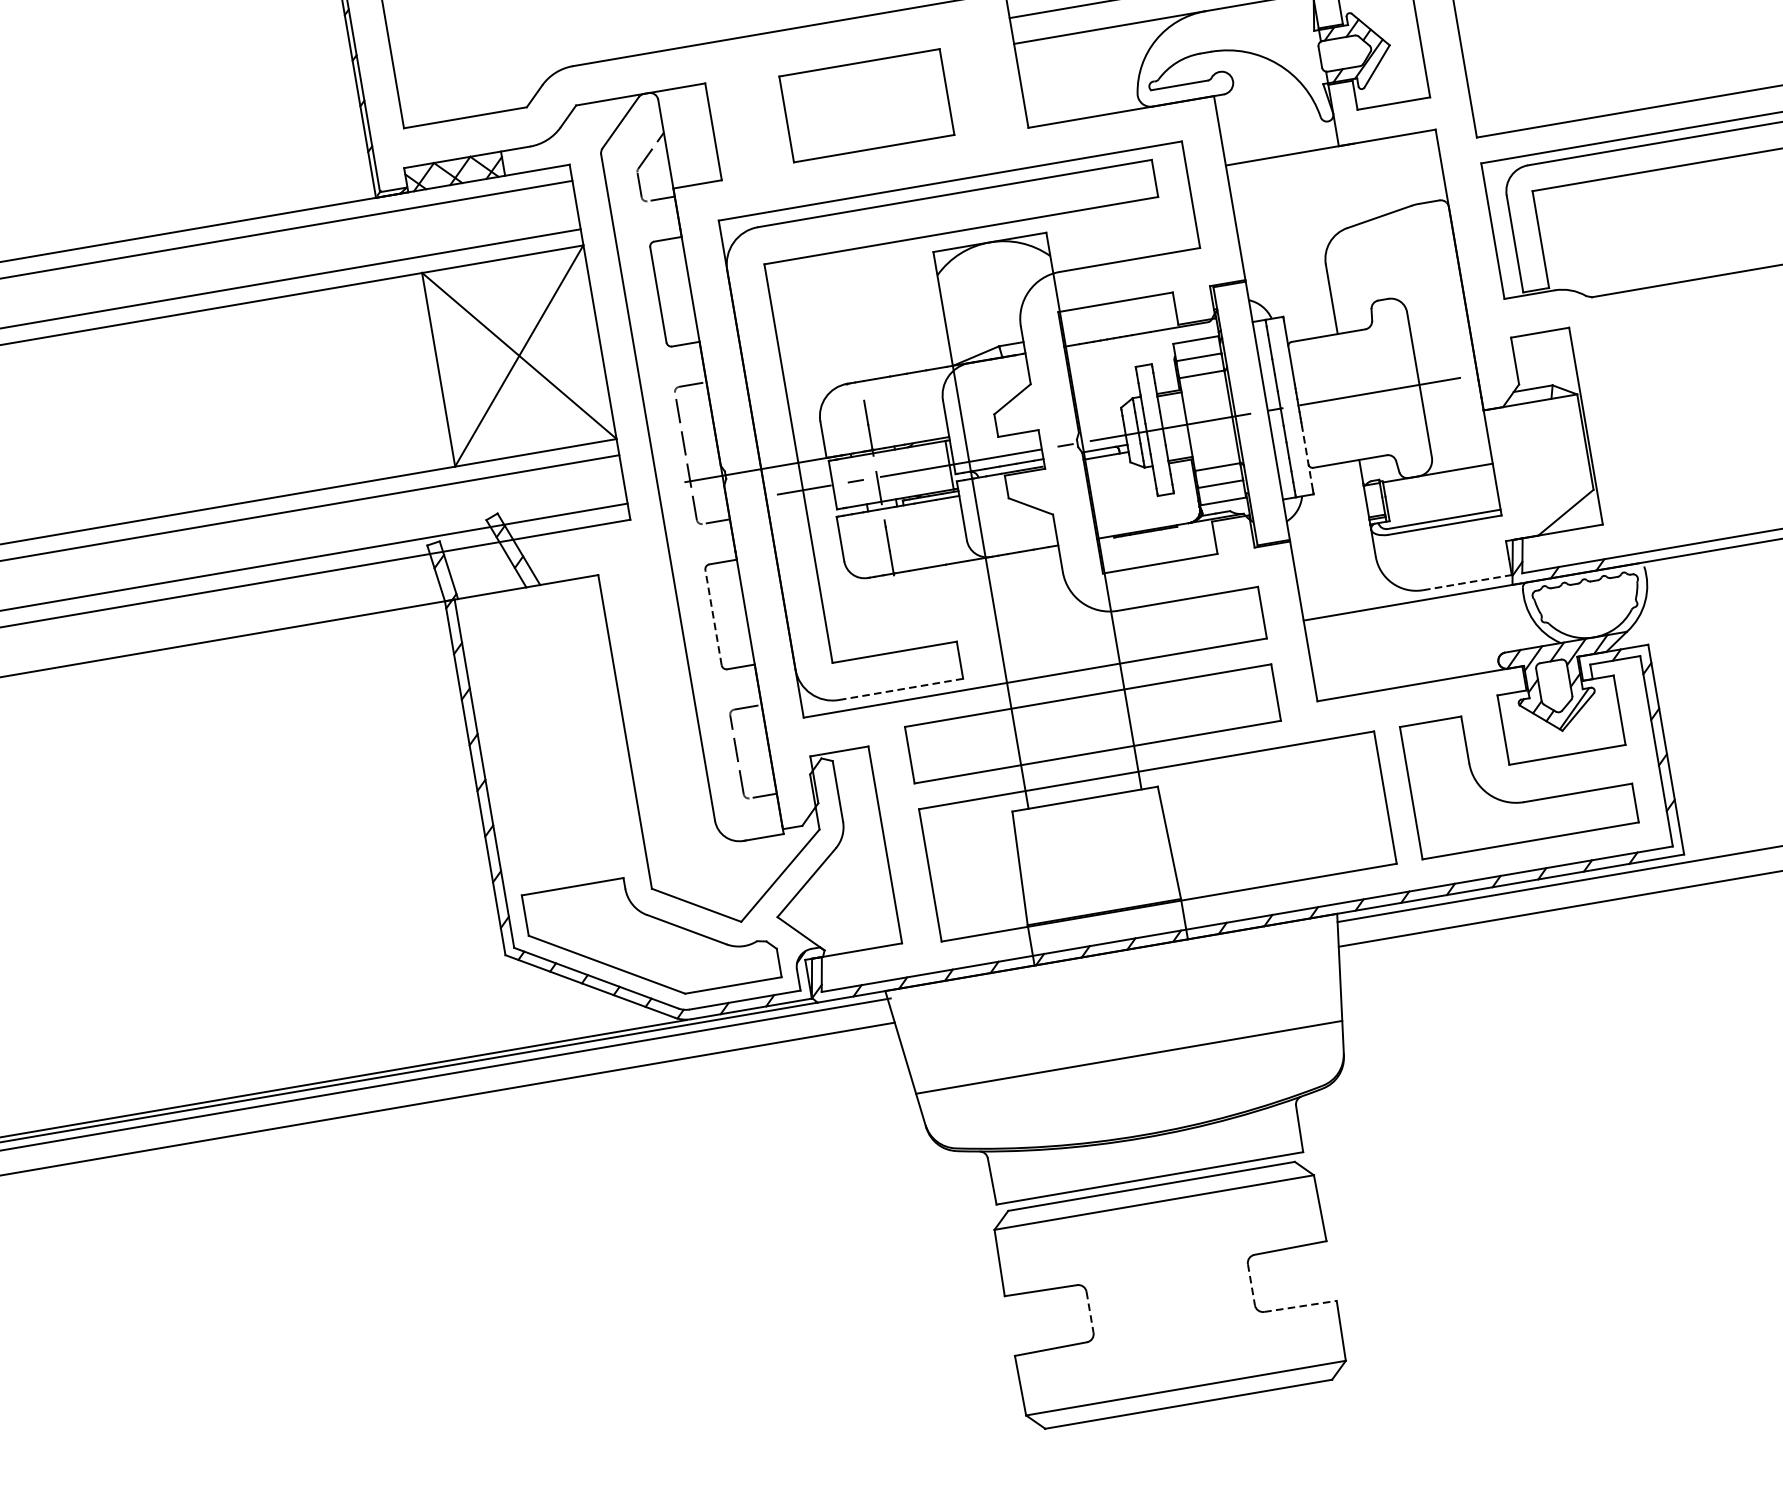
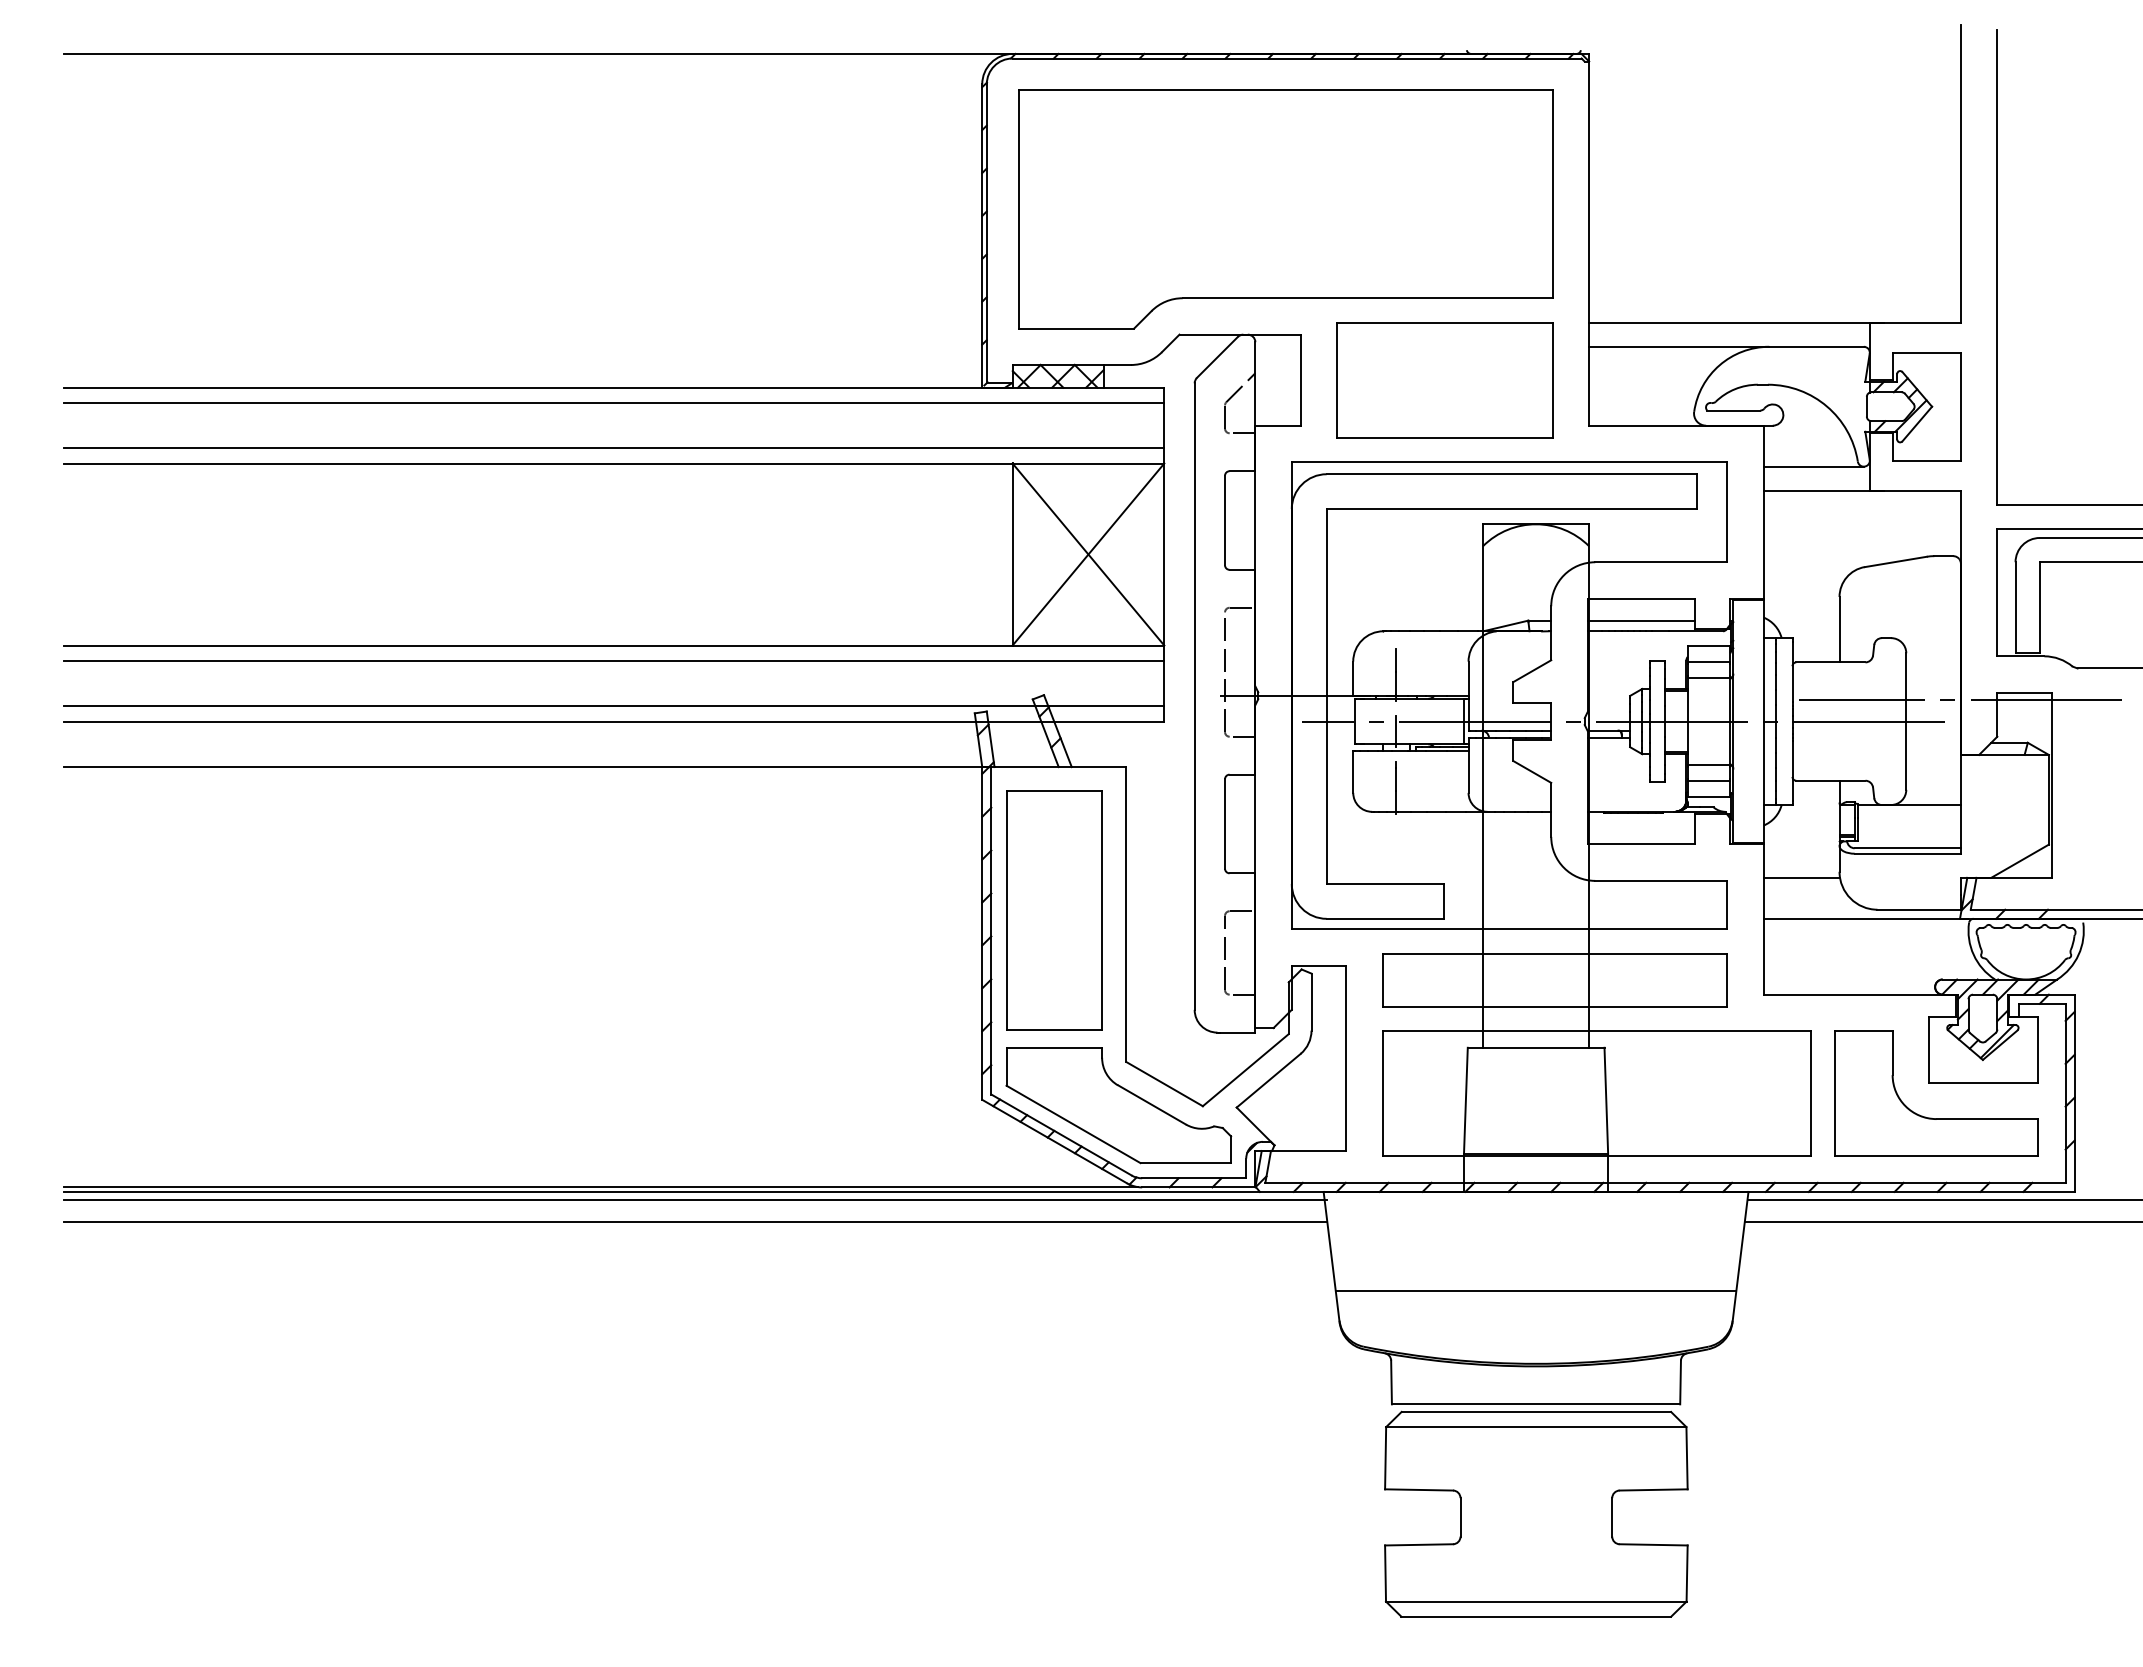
part: (866, 106) -> (1444, 380), size x1.43
line: (1274, 130) -> (1813, 466), added
line: (1119, 325) -> (1641, 620), added
line: (1473, 352) -> (1960, 700), added
line: (1307, 458) -> (1792, 771), dashed -> solid
line: (1336, 569) -> (1801, 877), added
line: (1467, 582) -> (1919, 909), dashed -> solid
line: (713, 617) -> (1225, 823), dashed -> solid
line: (901, 689) -> (1385, 918), dashed -> solid
part: (547, 740) -> (1054, 910), added
line: (1251, 1284) -> (1612, 1517), dashed -> solid
line: (1300, 1306) -> (1653, 1544), dashed -> solid
line: (1090, 1312) -> (1460, 1517), dashed -> solid

